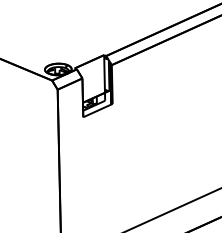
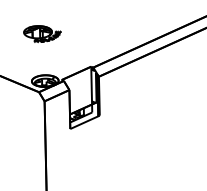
part: (55, 22) -> (42, 33), added

